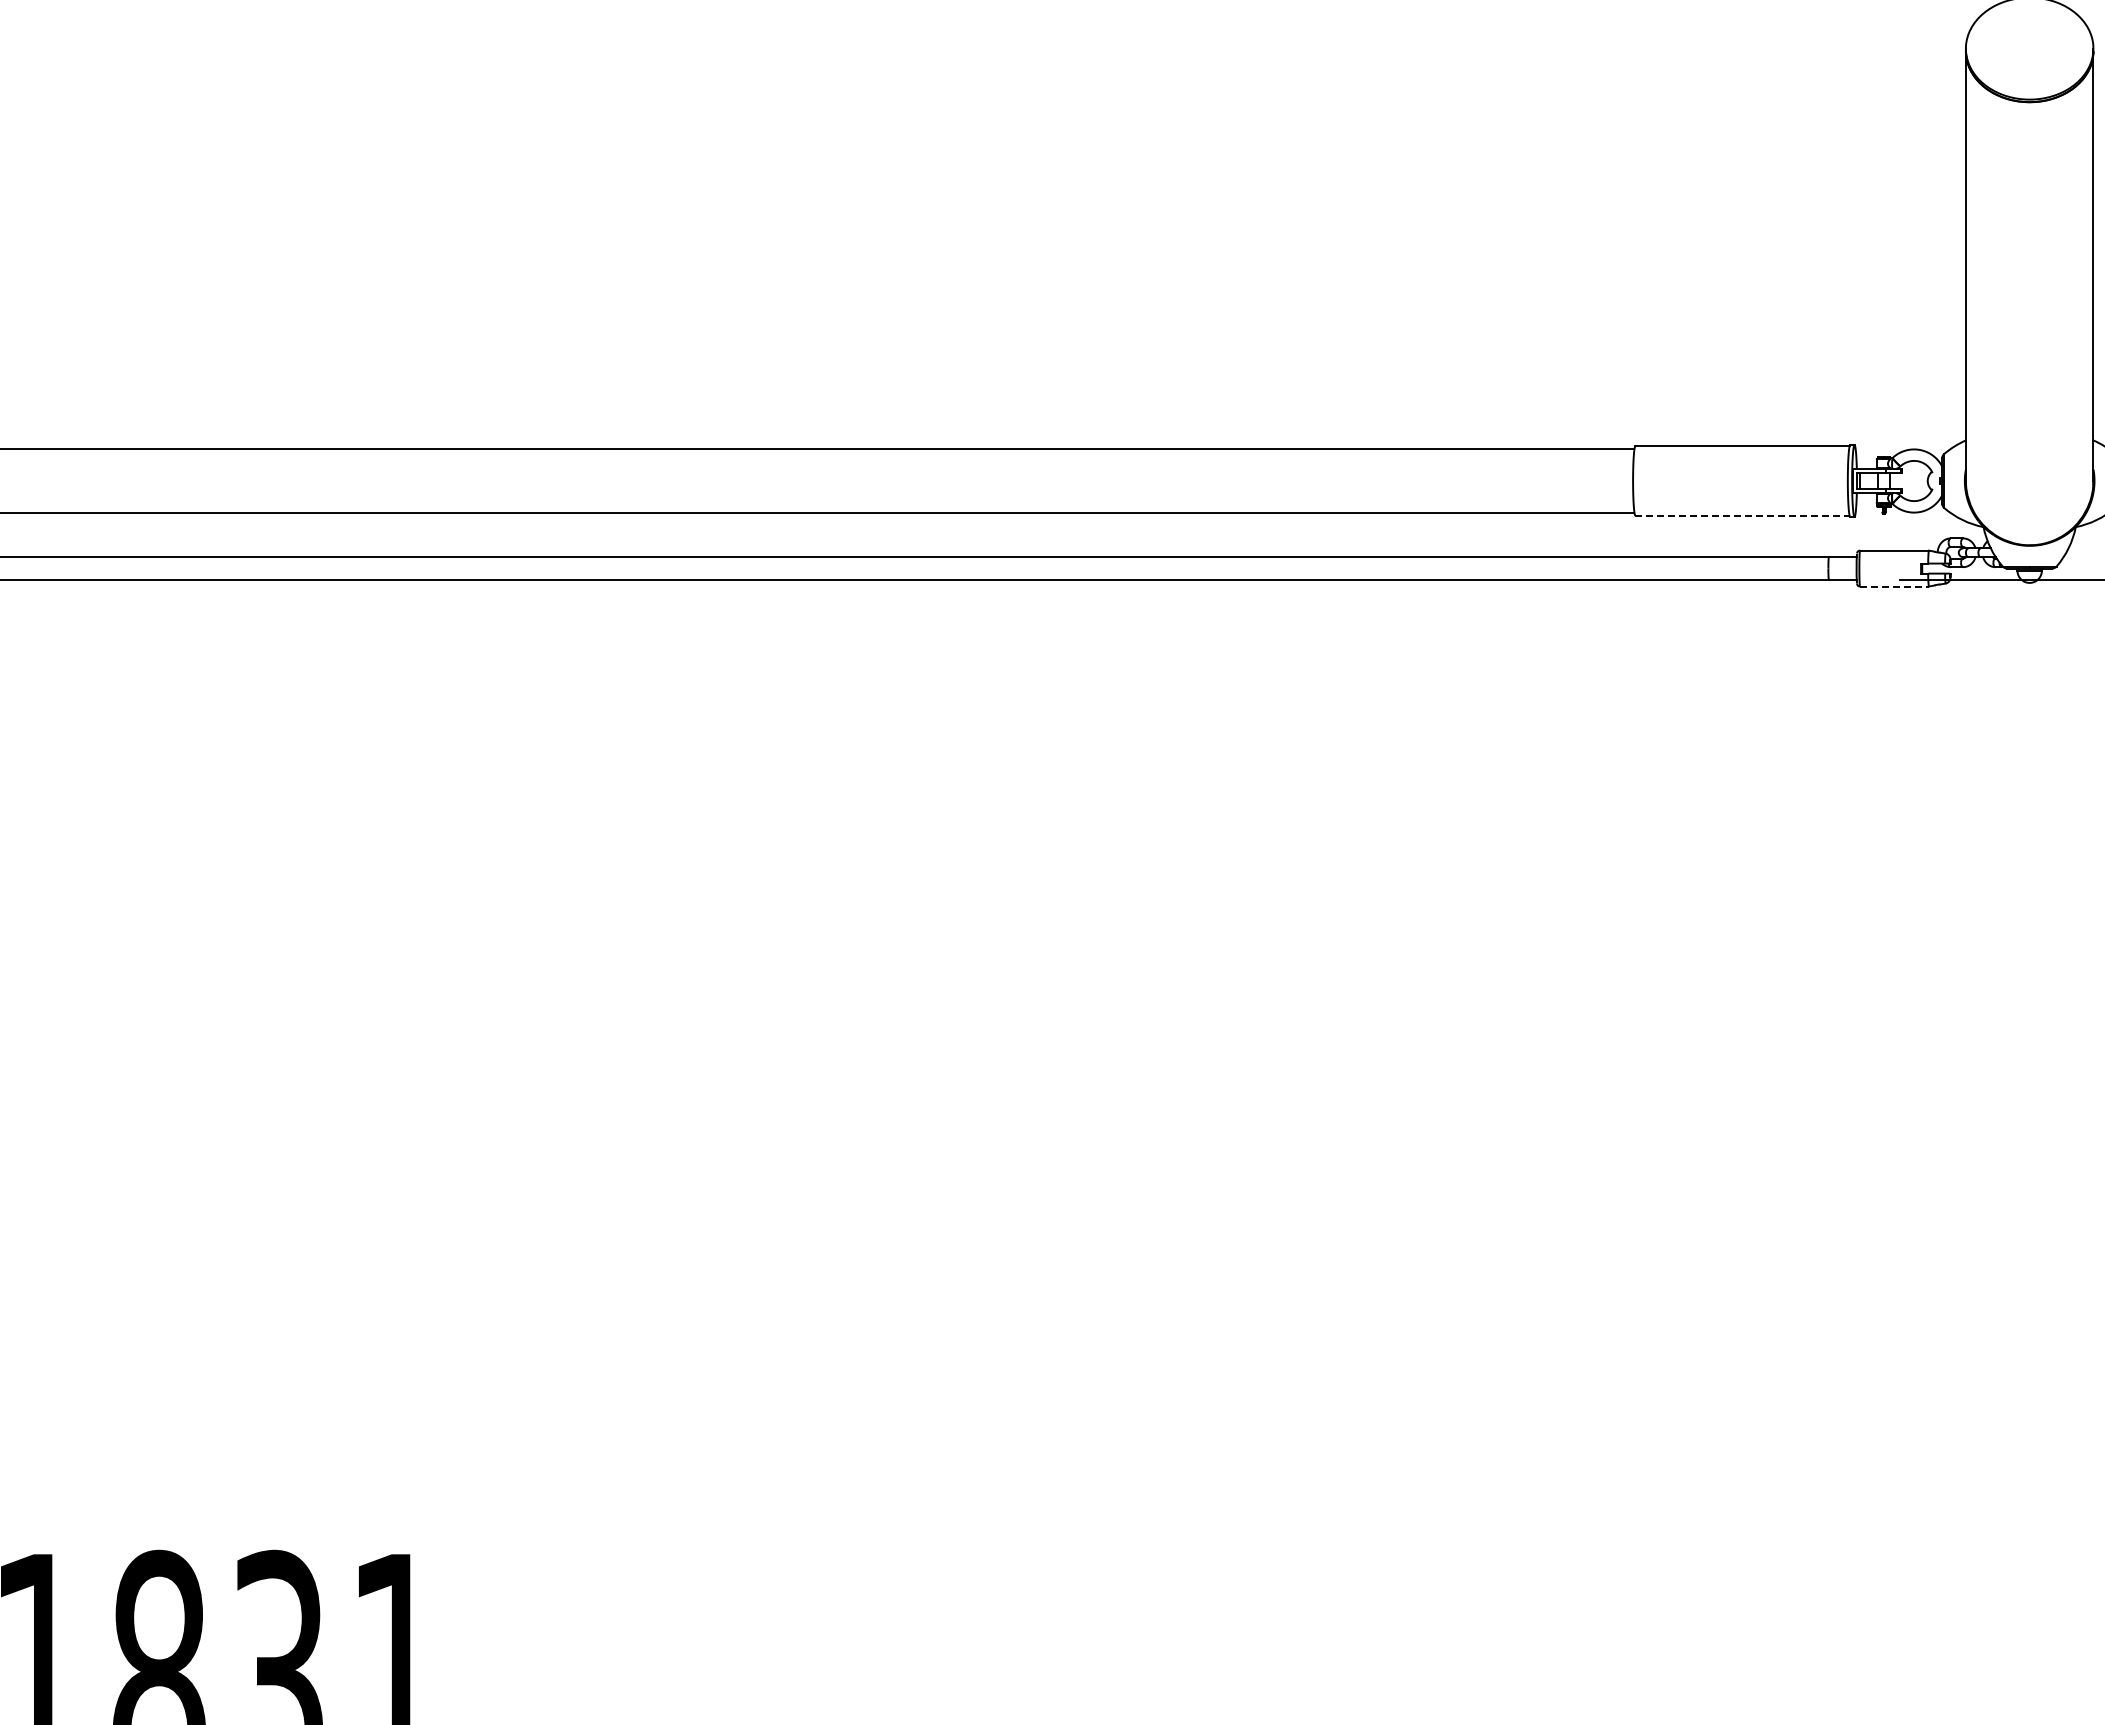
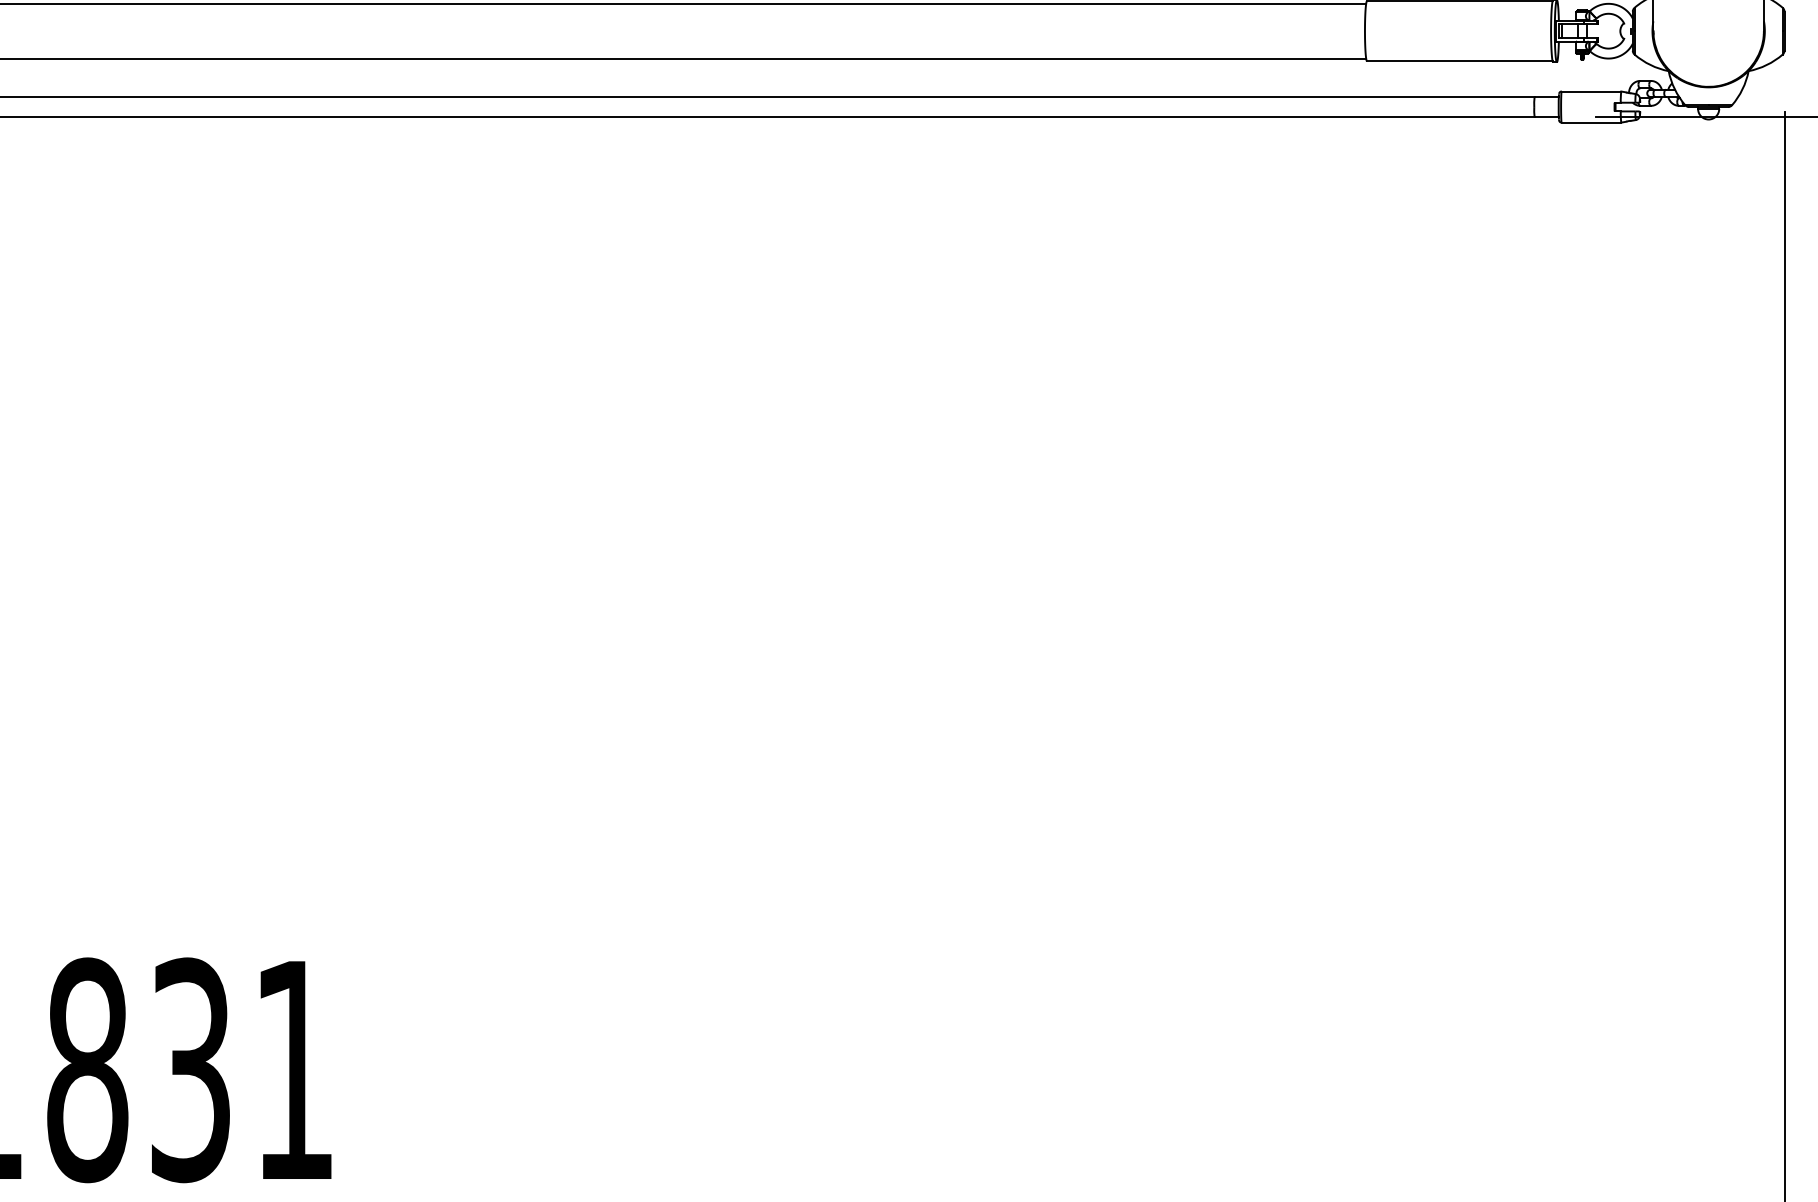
line: (1743, 515) -> (1460, 61), dashed -> solid
line: (1894, 586) -> (1591, 122), dashed -> solid

